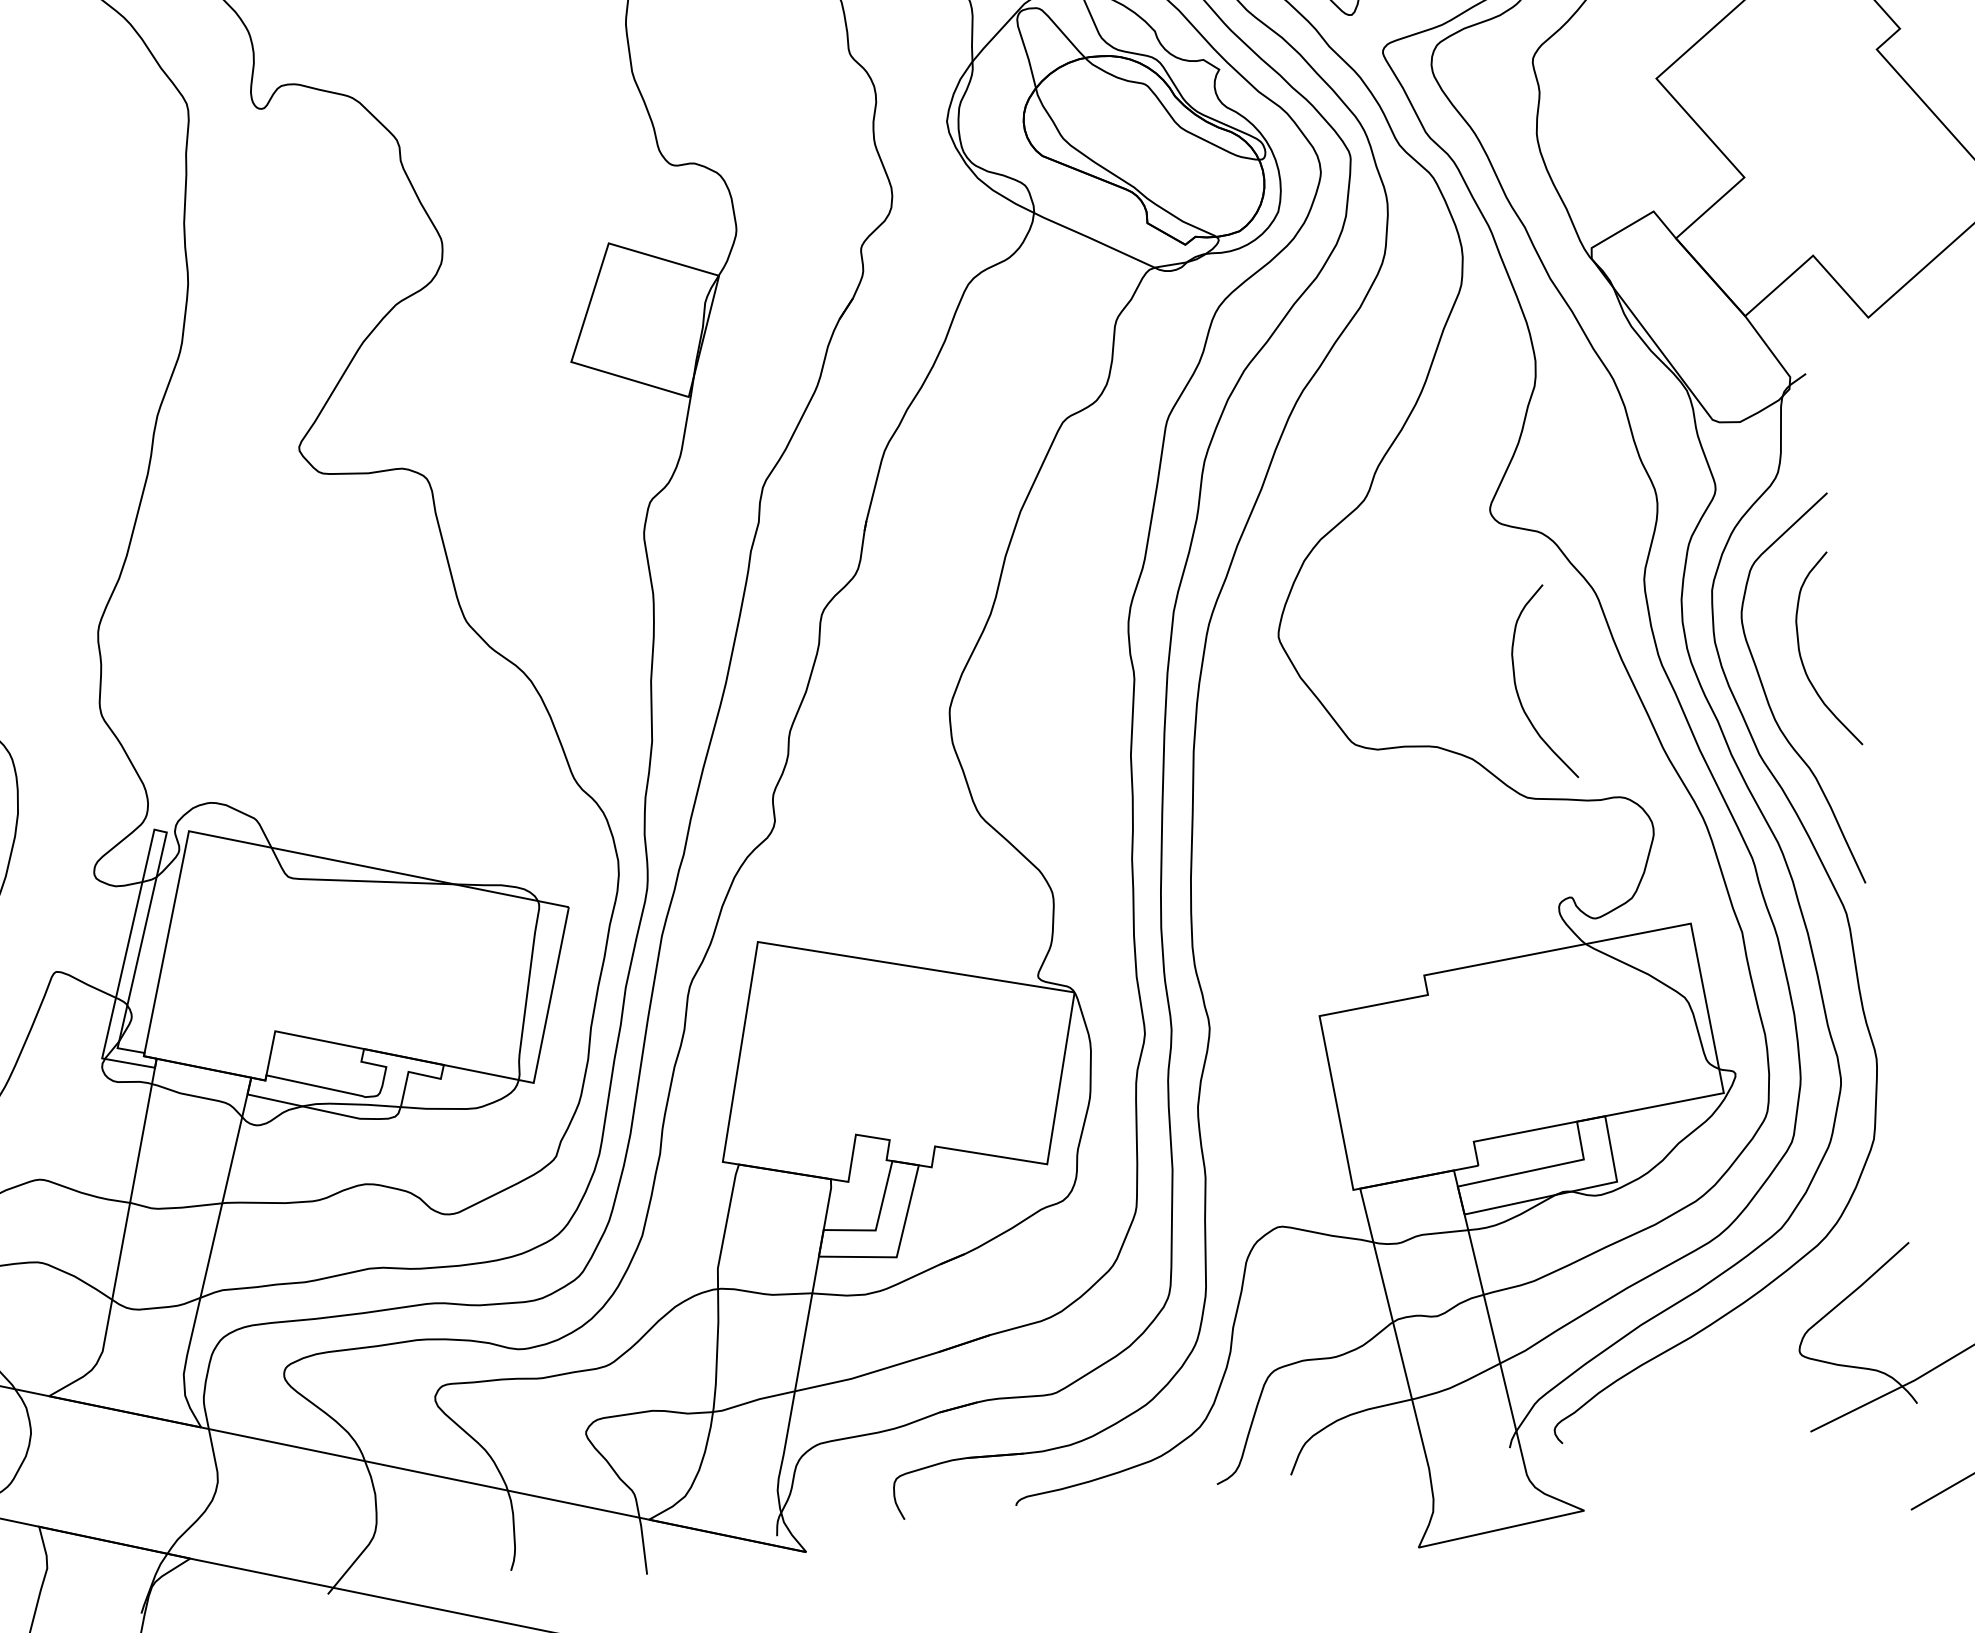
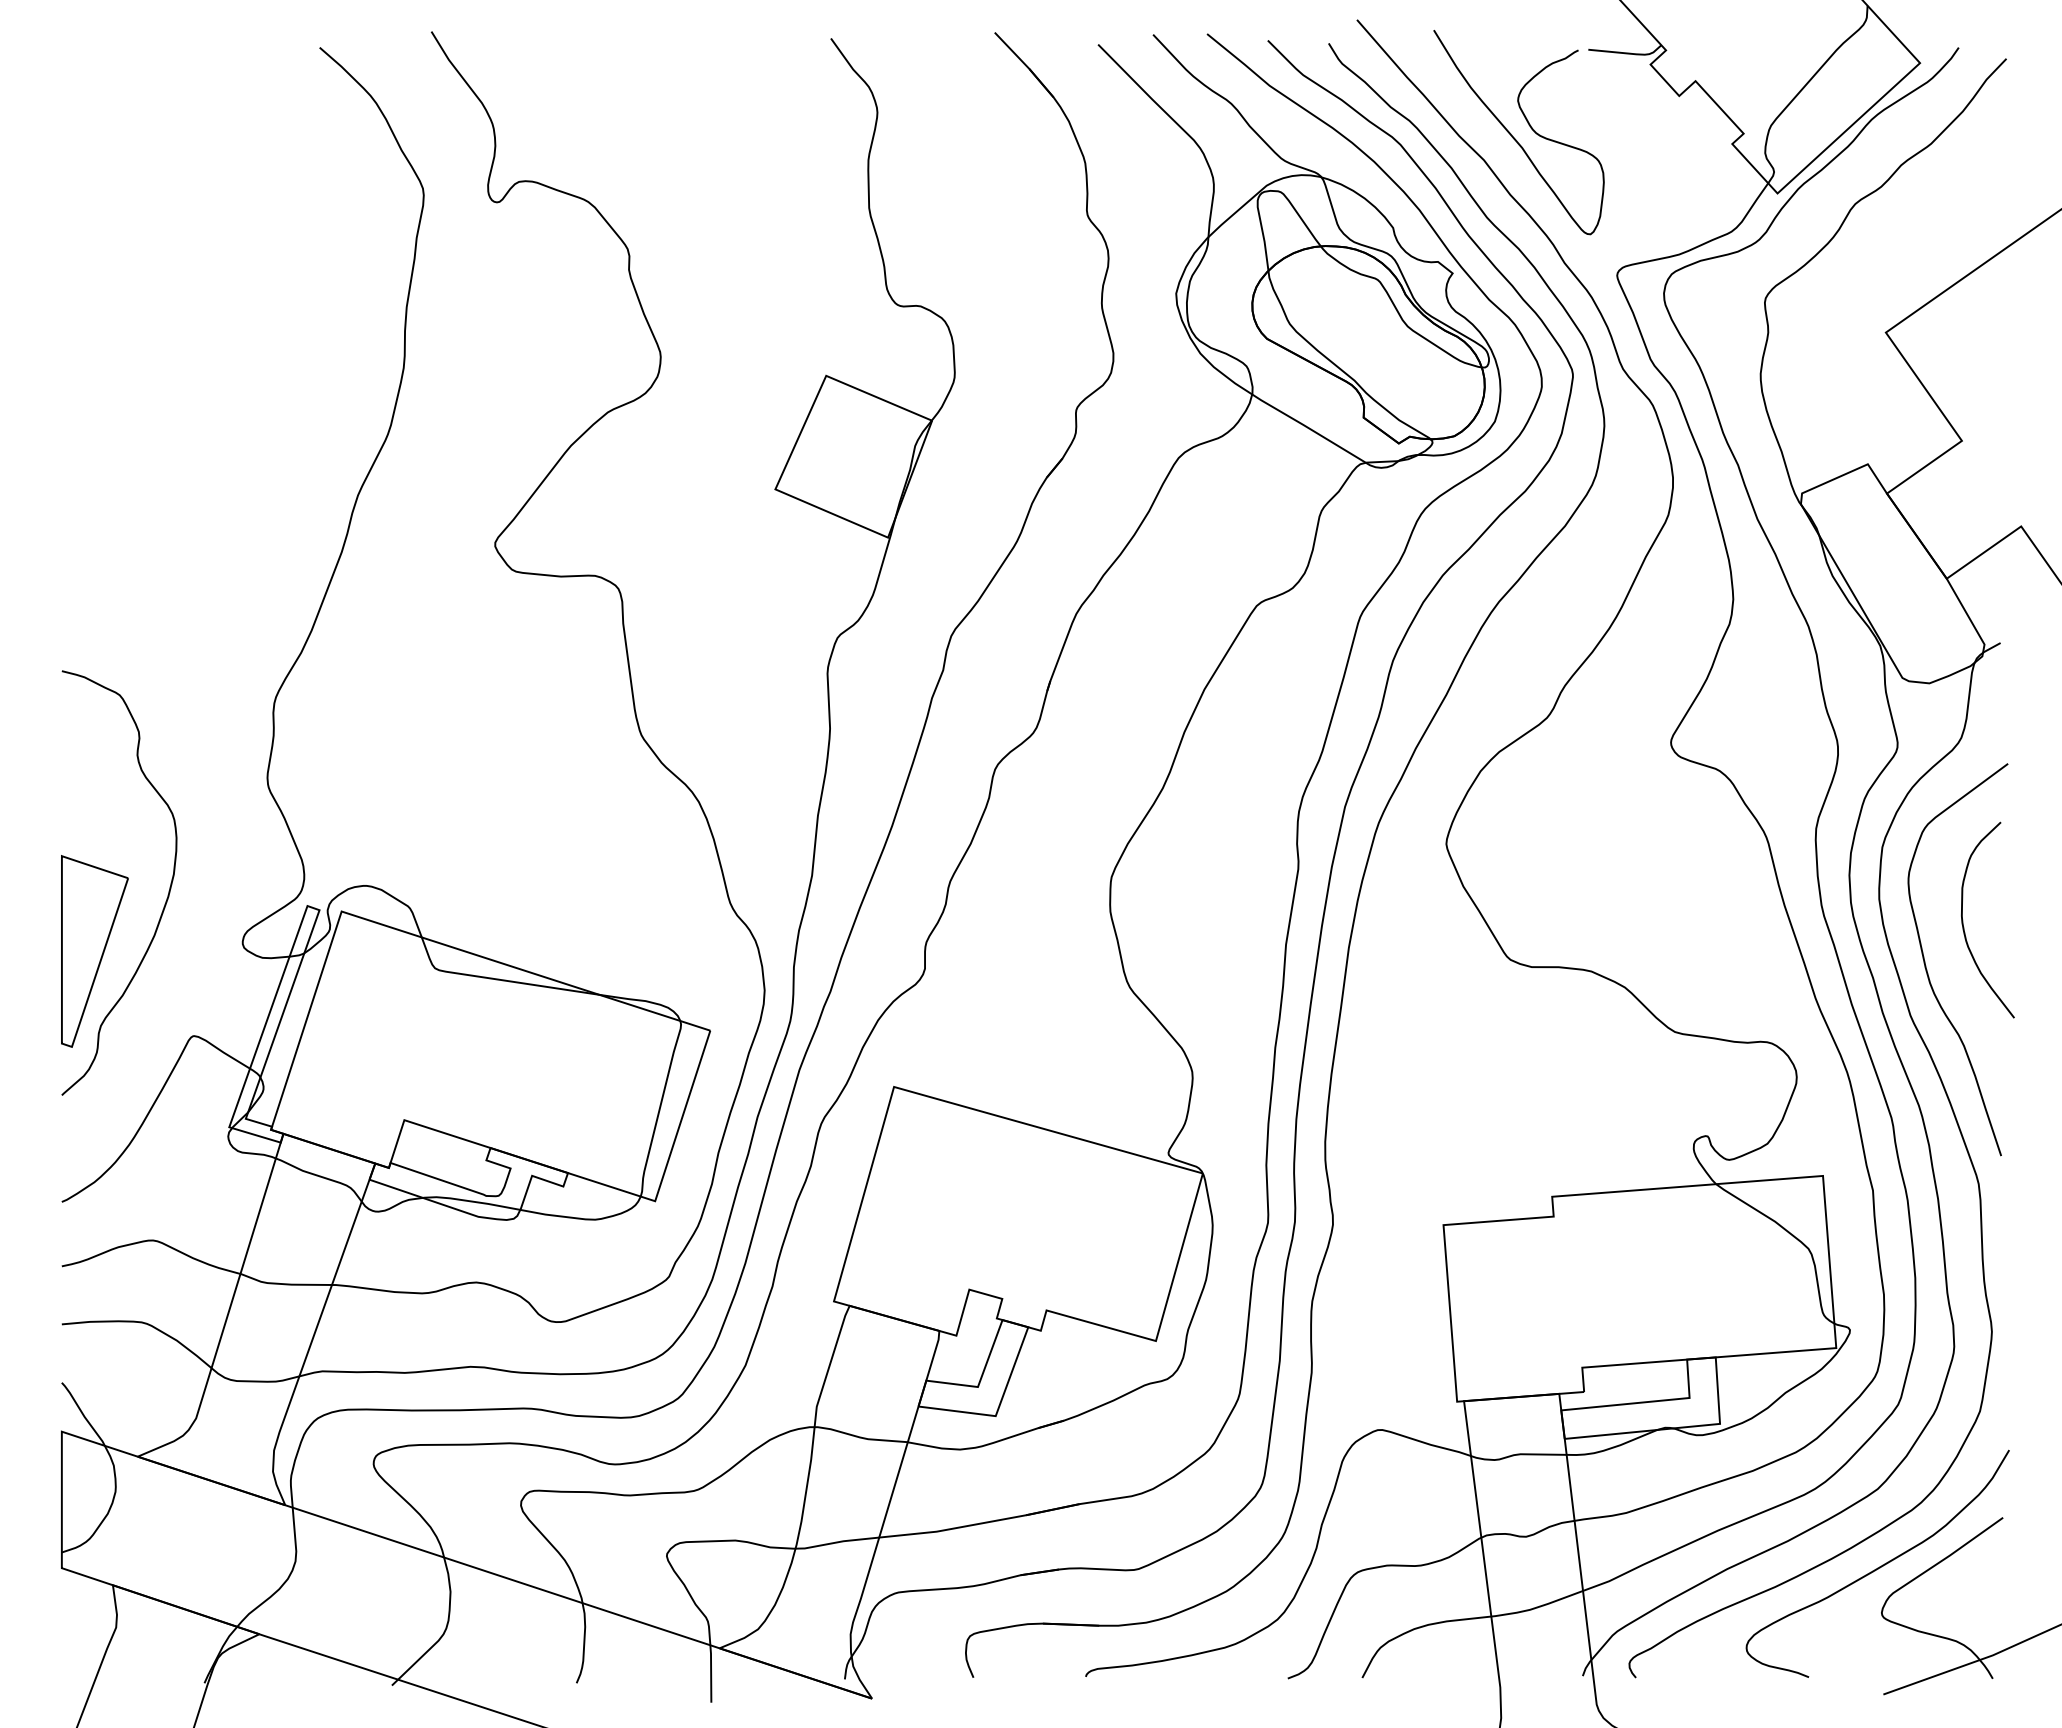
curve: (1516, 686) -> (1677, 920), removed
curve: (1791, 1305) -> (1879, 1566), added

